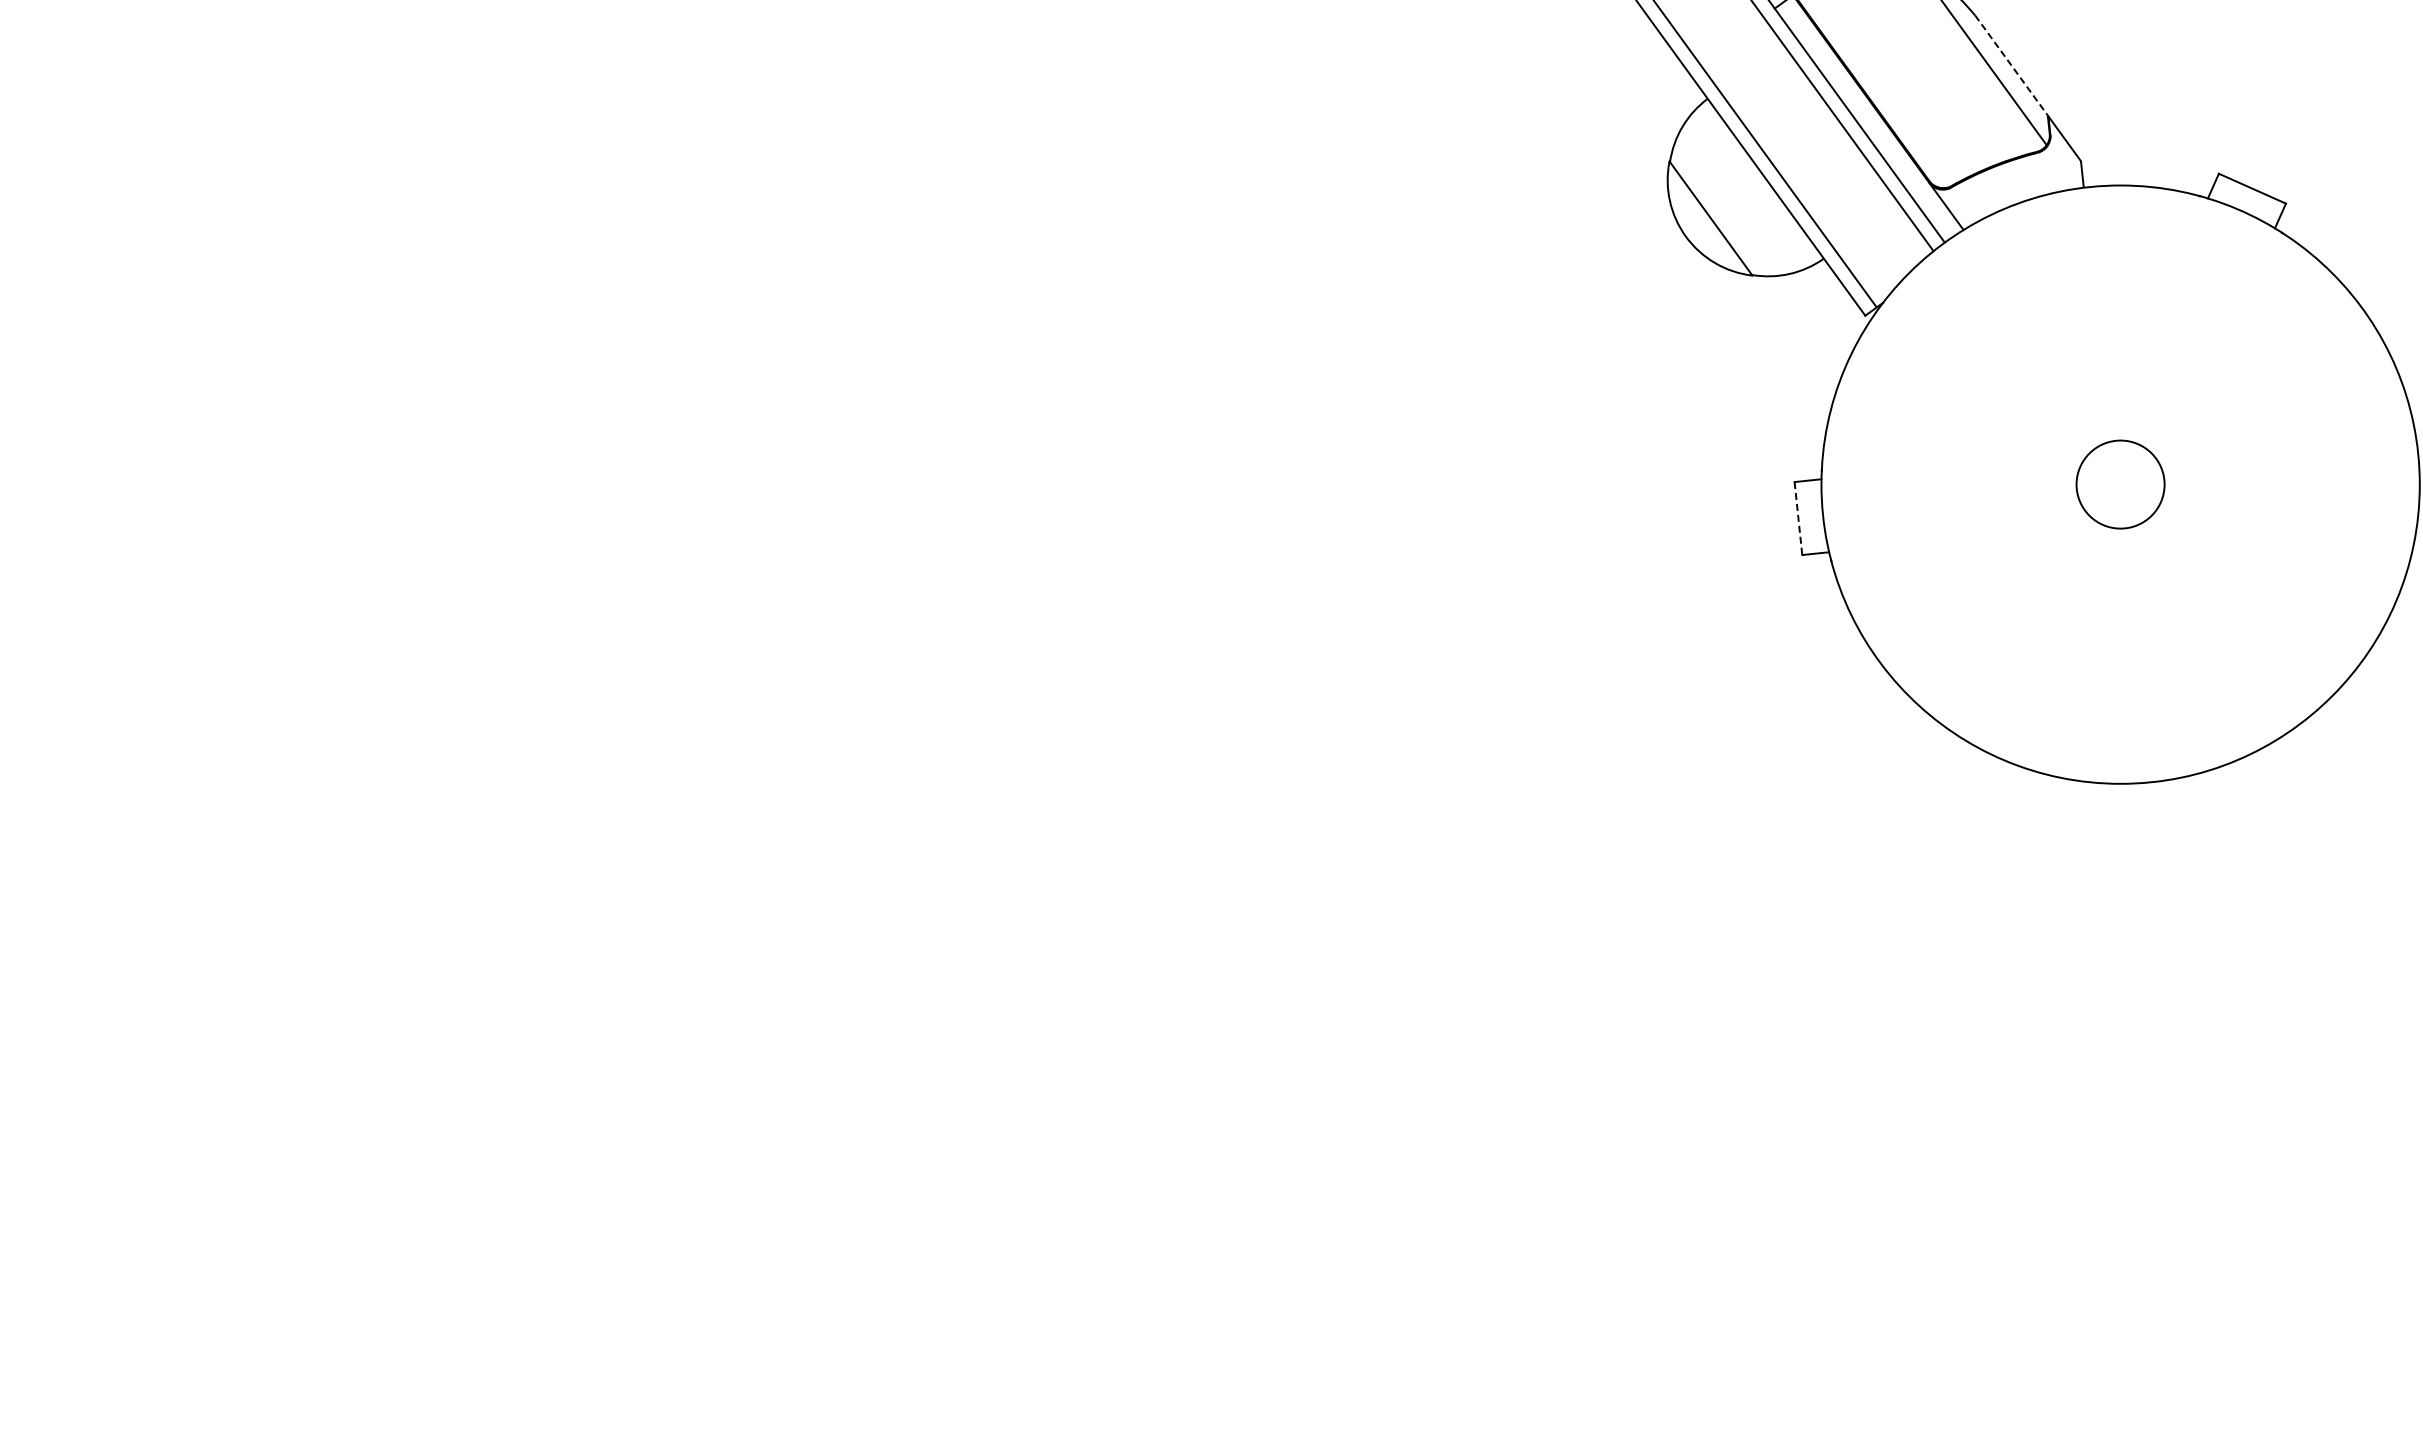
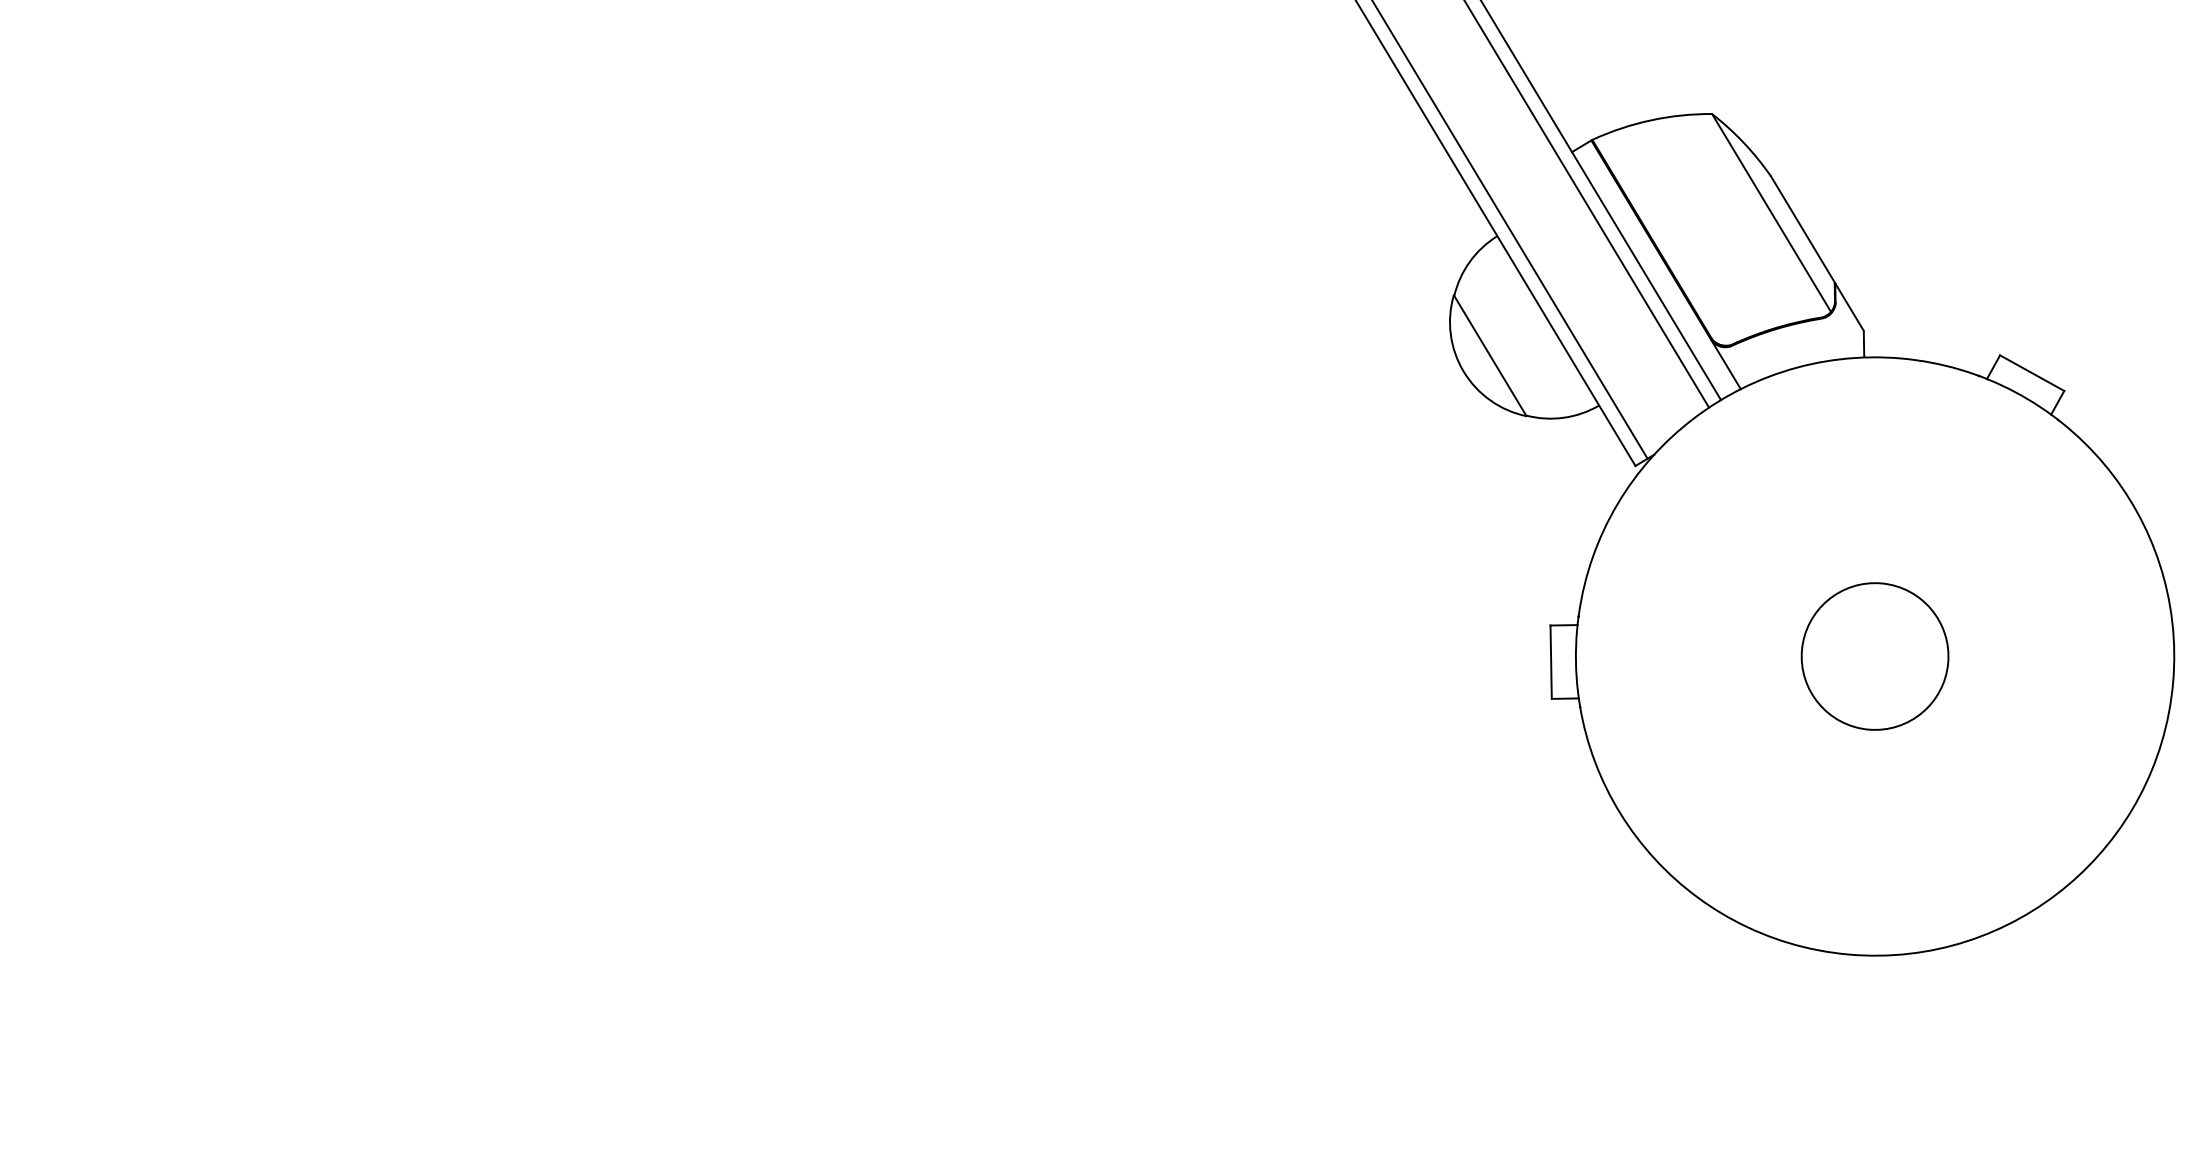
line: (2011, 65) -> (1802, 229), dashed -> solid
circle: (2120, 484) -> (1874, 656), size x1.67
line: (1798, 518) -> (1551, 662), dashed -> solid

